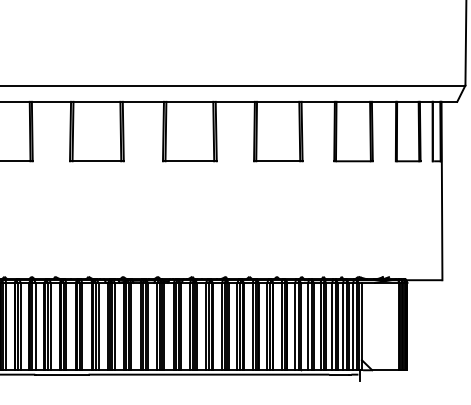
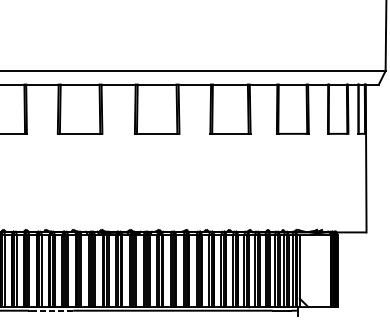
line: (61, 374) -> (50, 310), solid -> dashed

